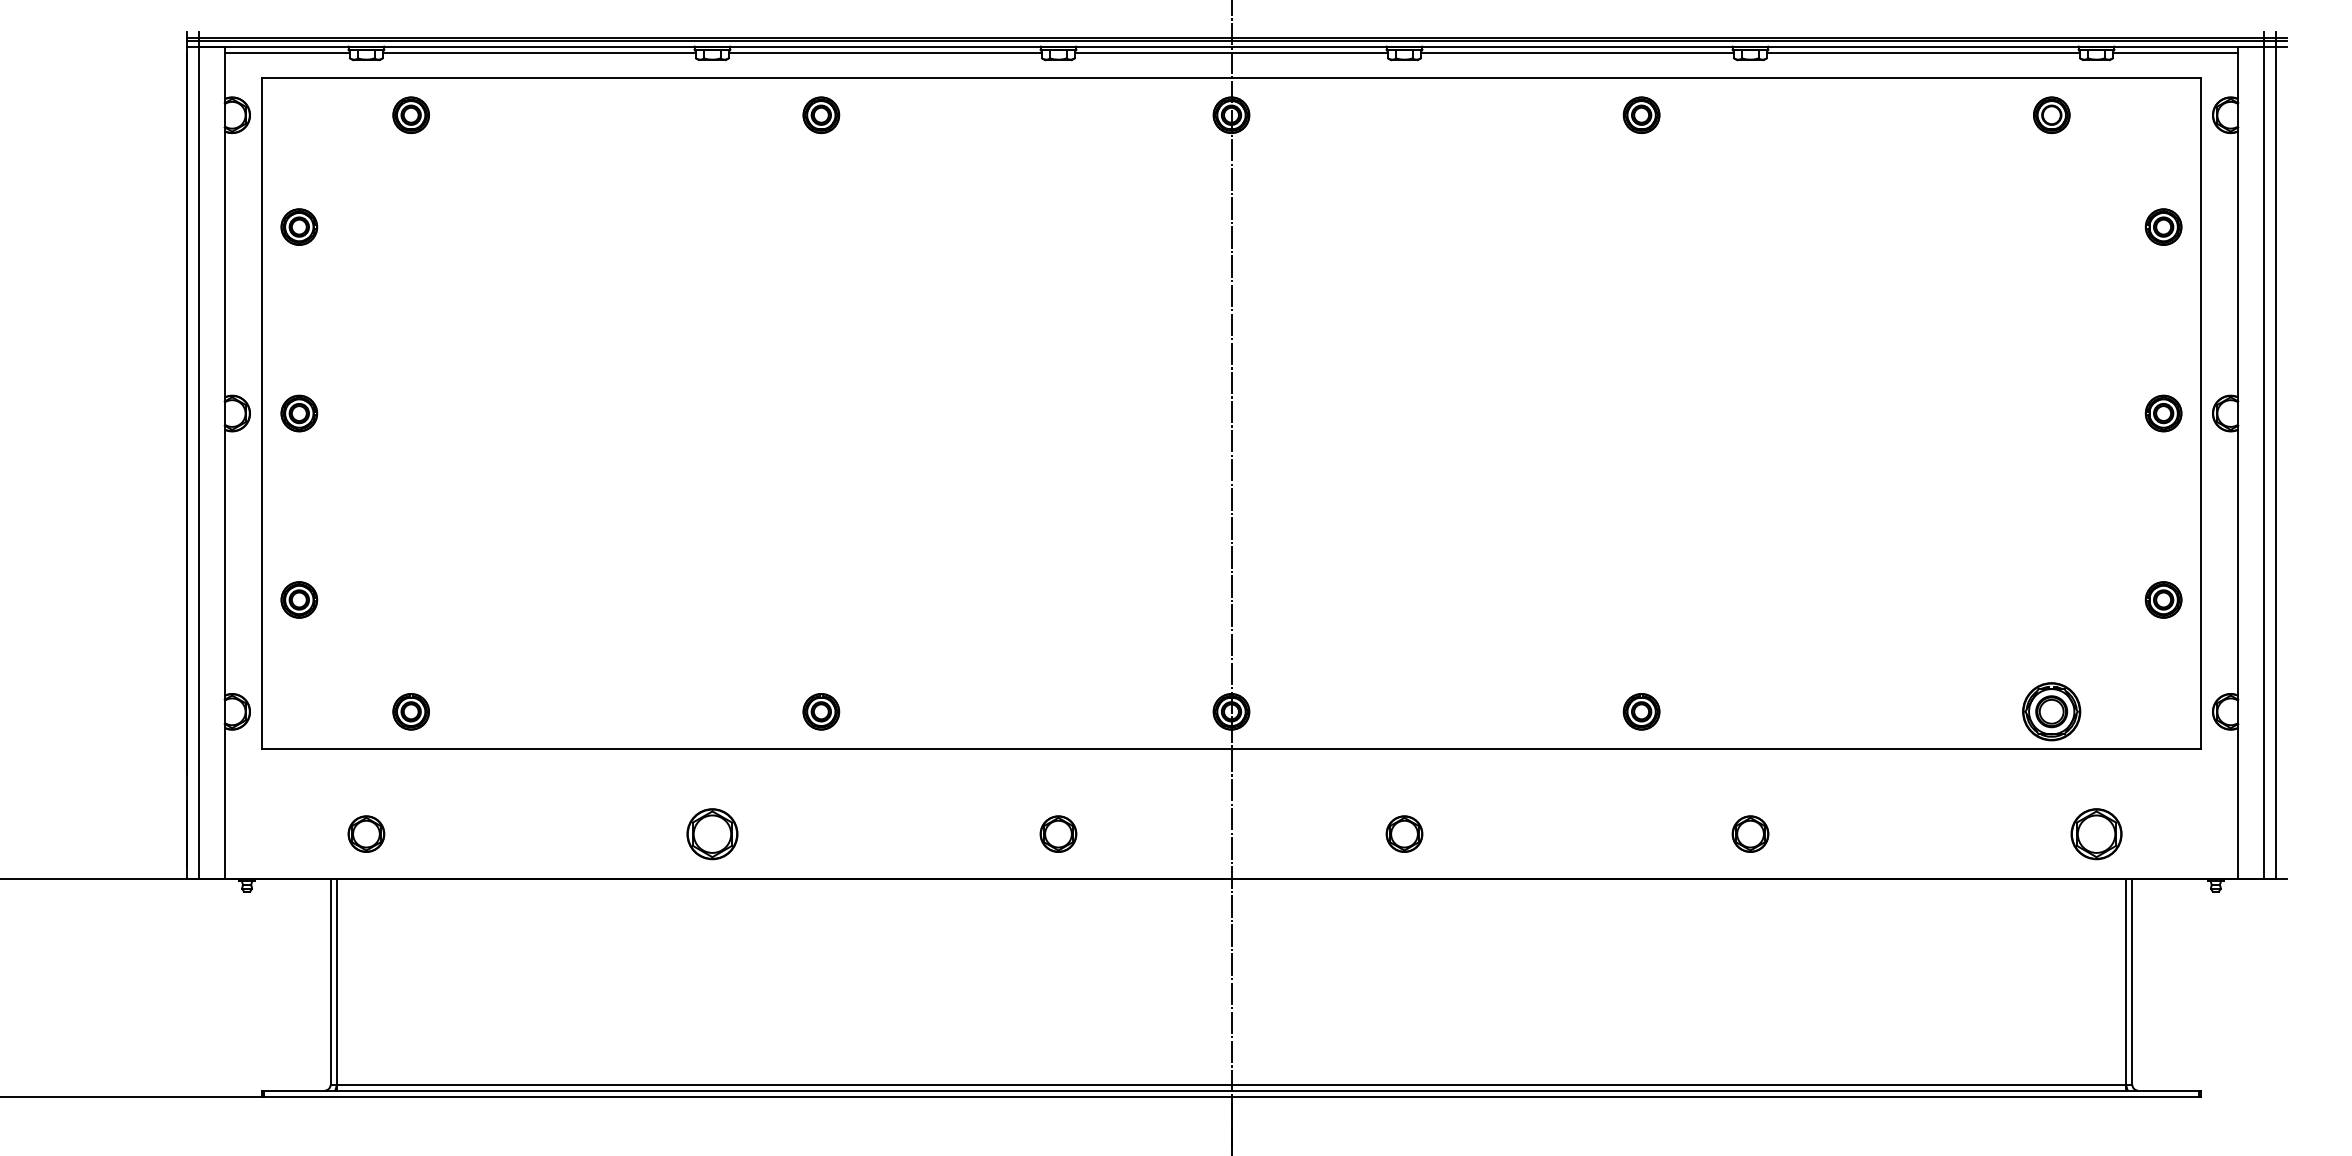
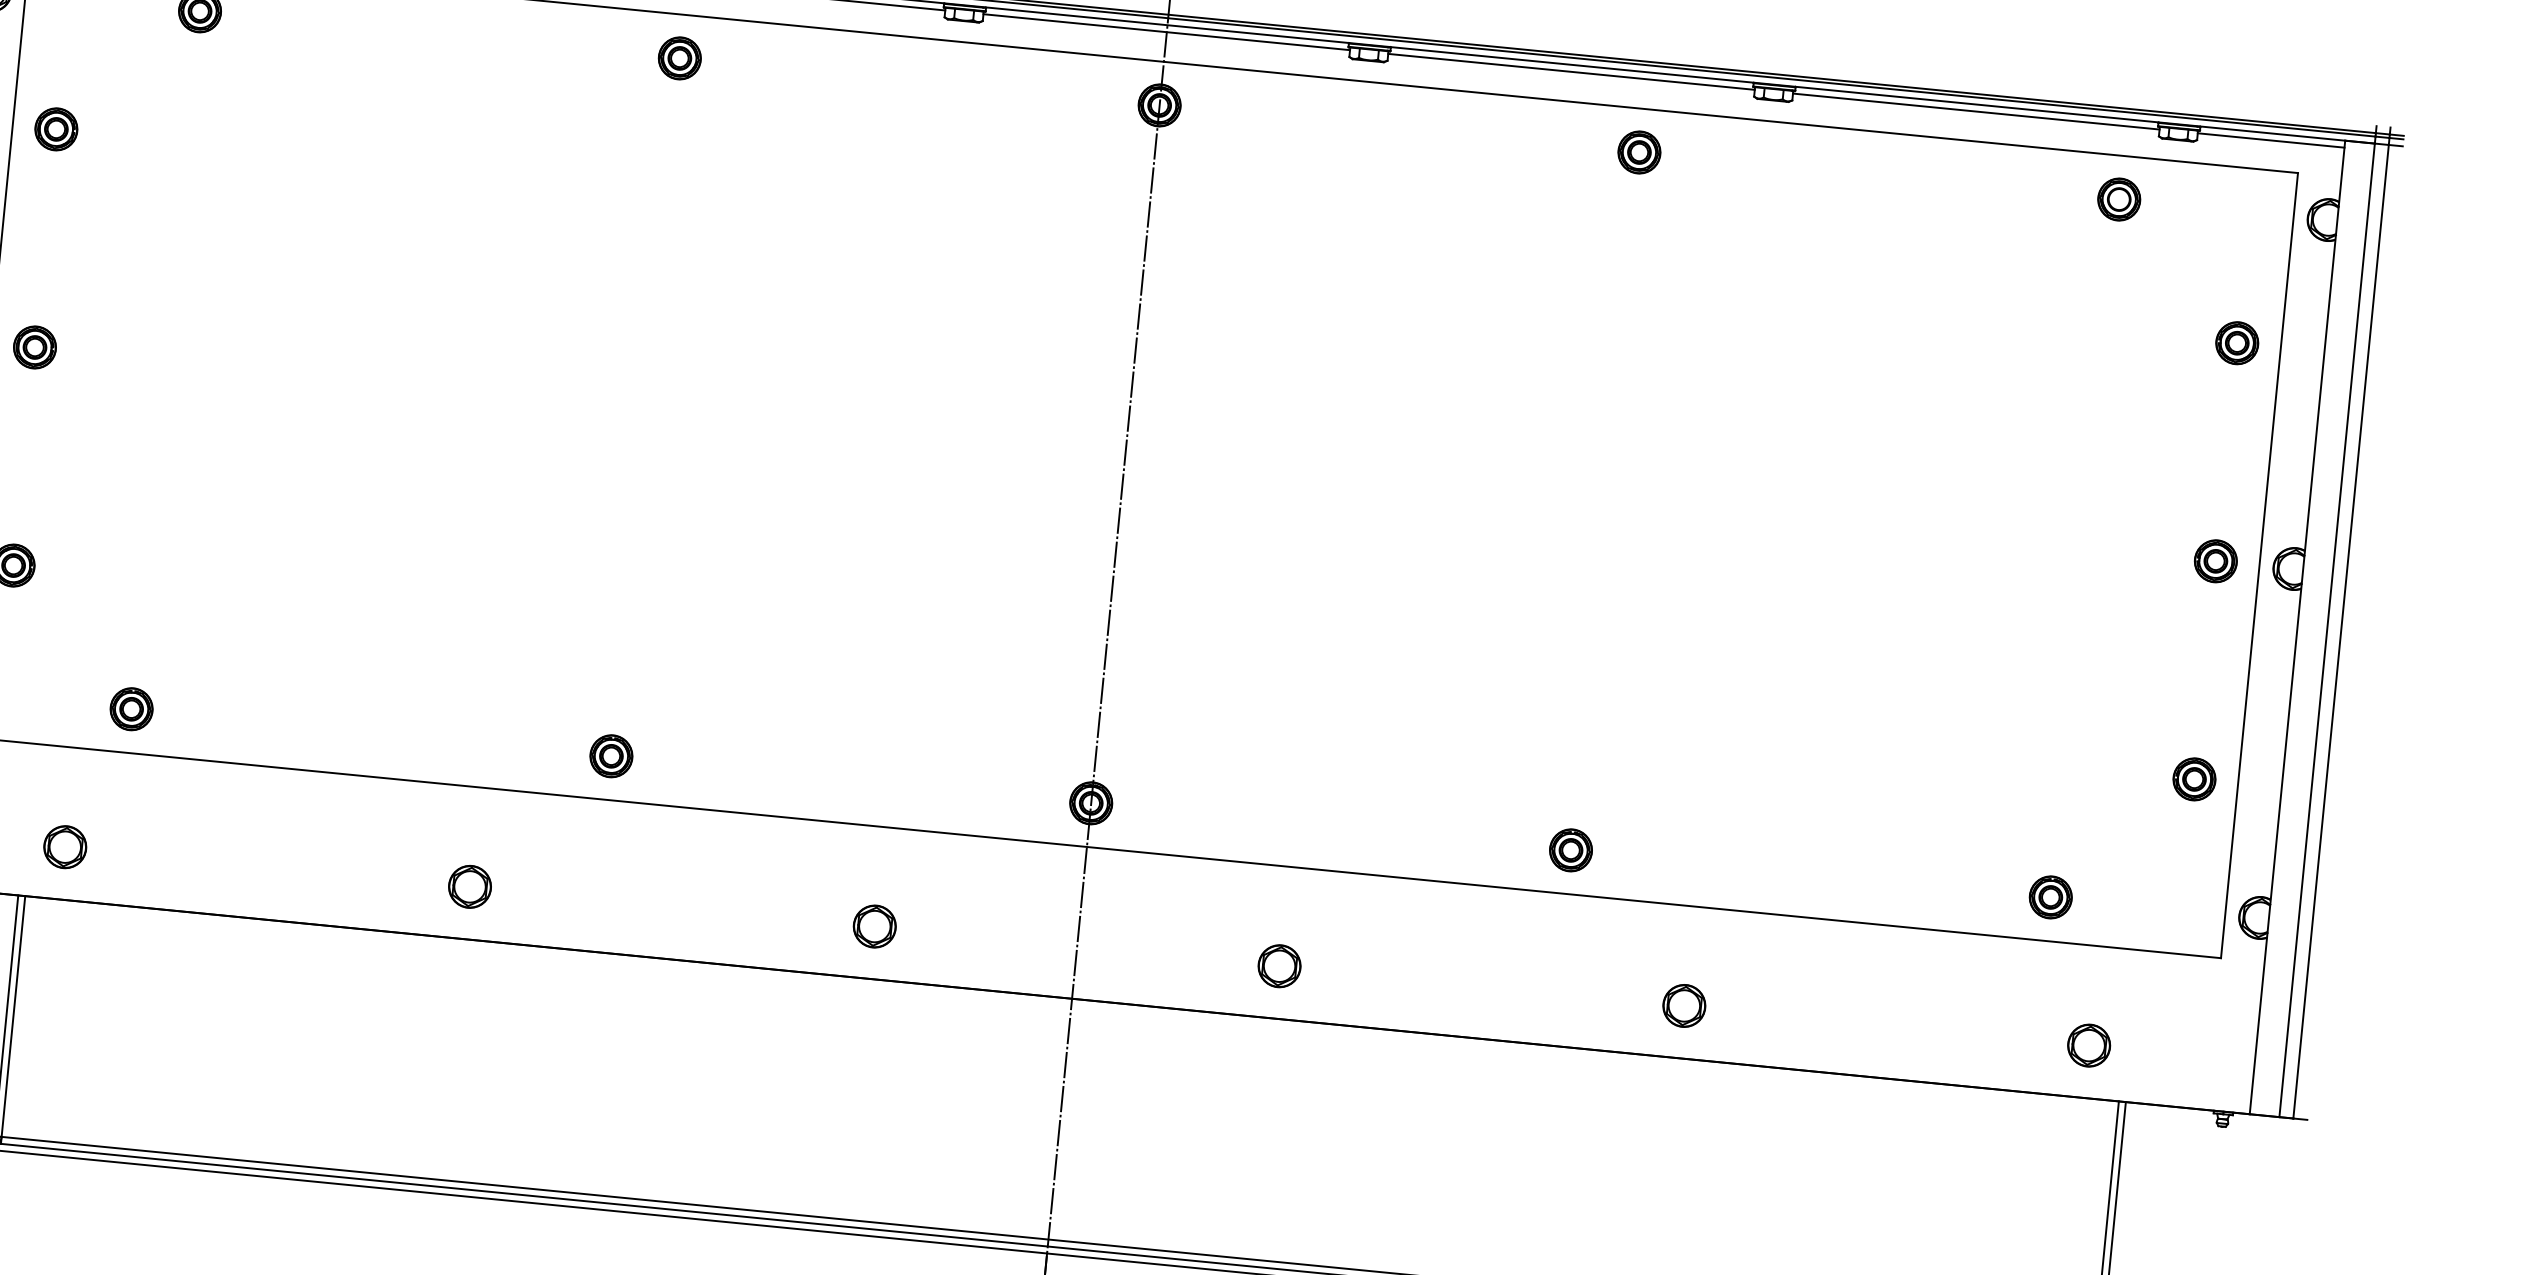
part: (2051, 711) -> (2050, 897), size x0.62
part: (712, 833) -> (470, 886), size x0.71
part: (2096, 833) -> (2089, 1044), size x0.71

